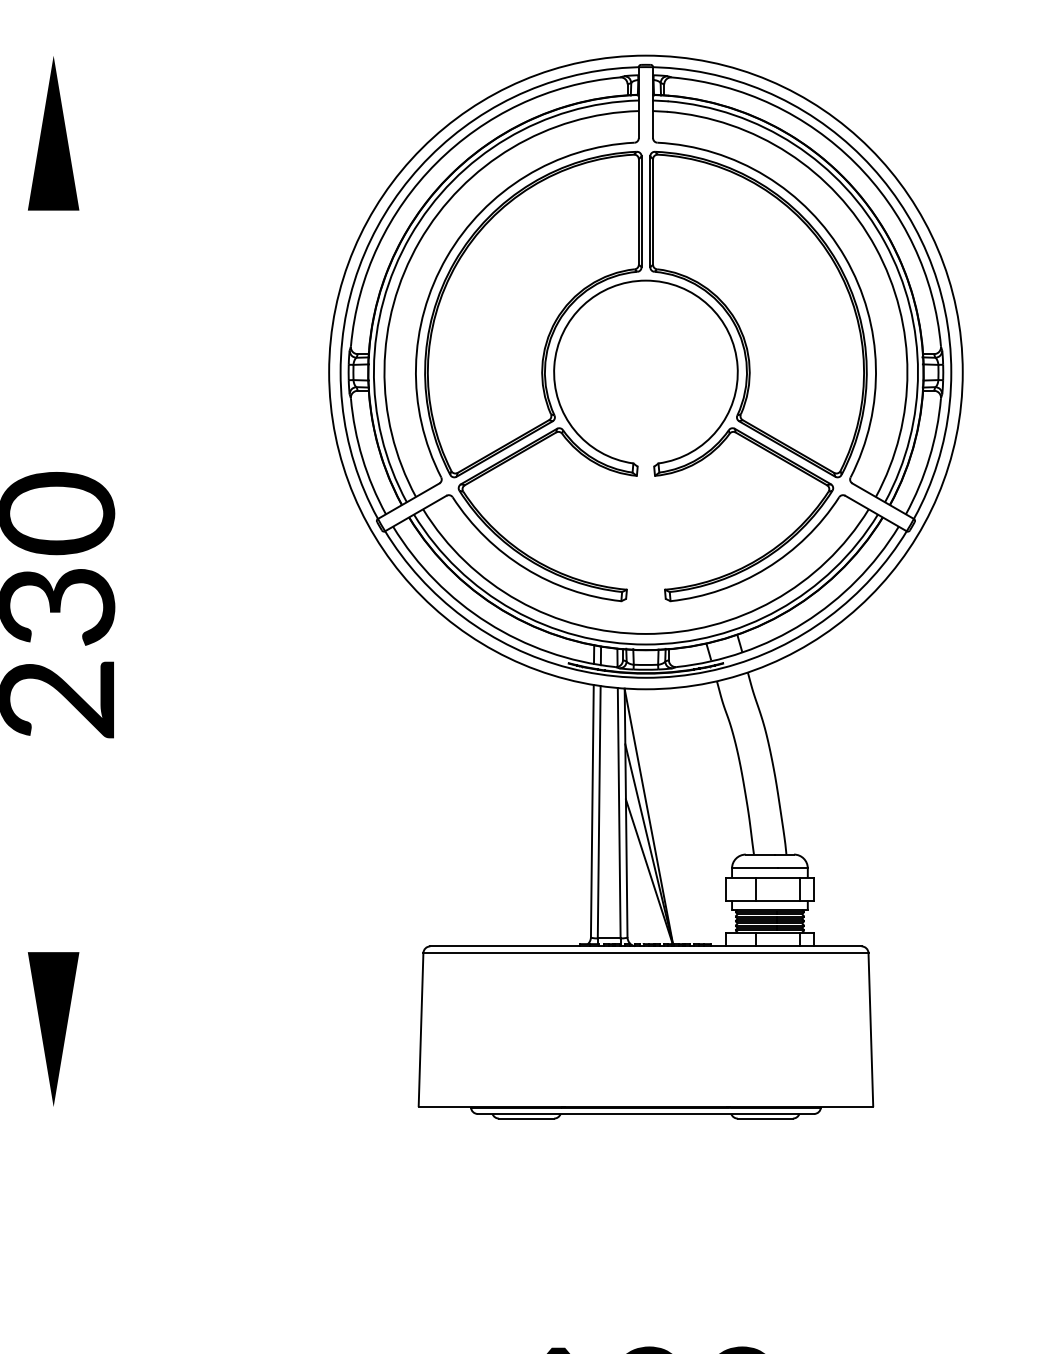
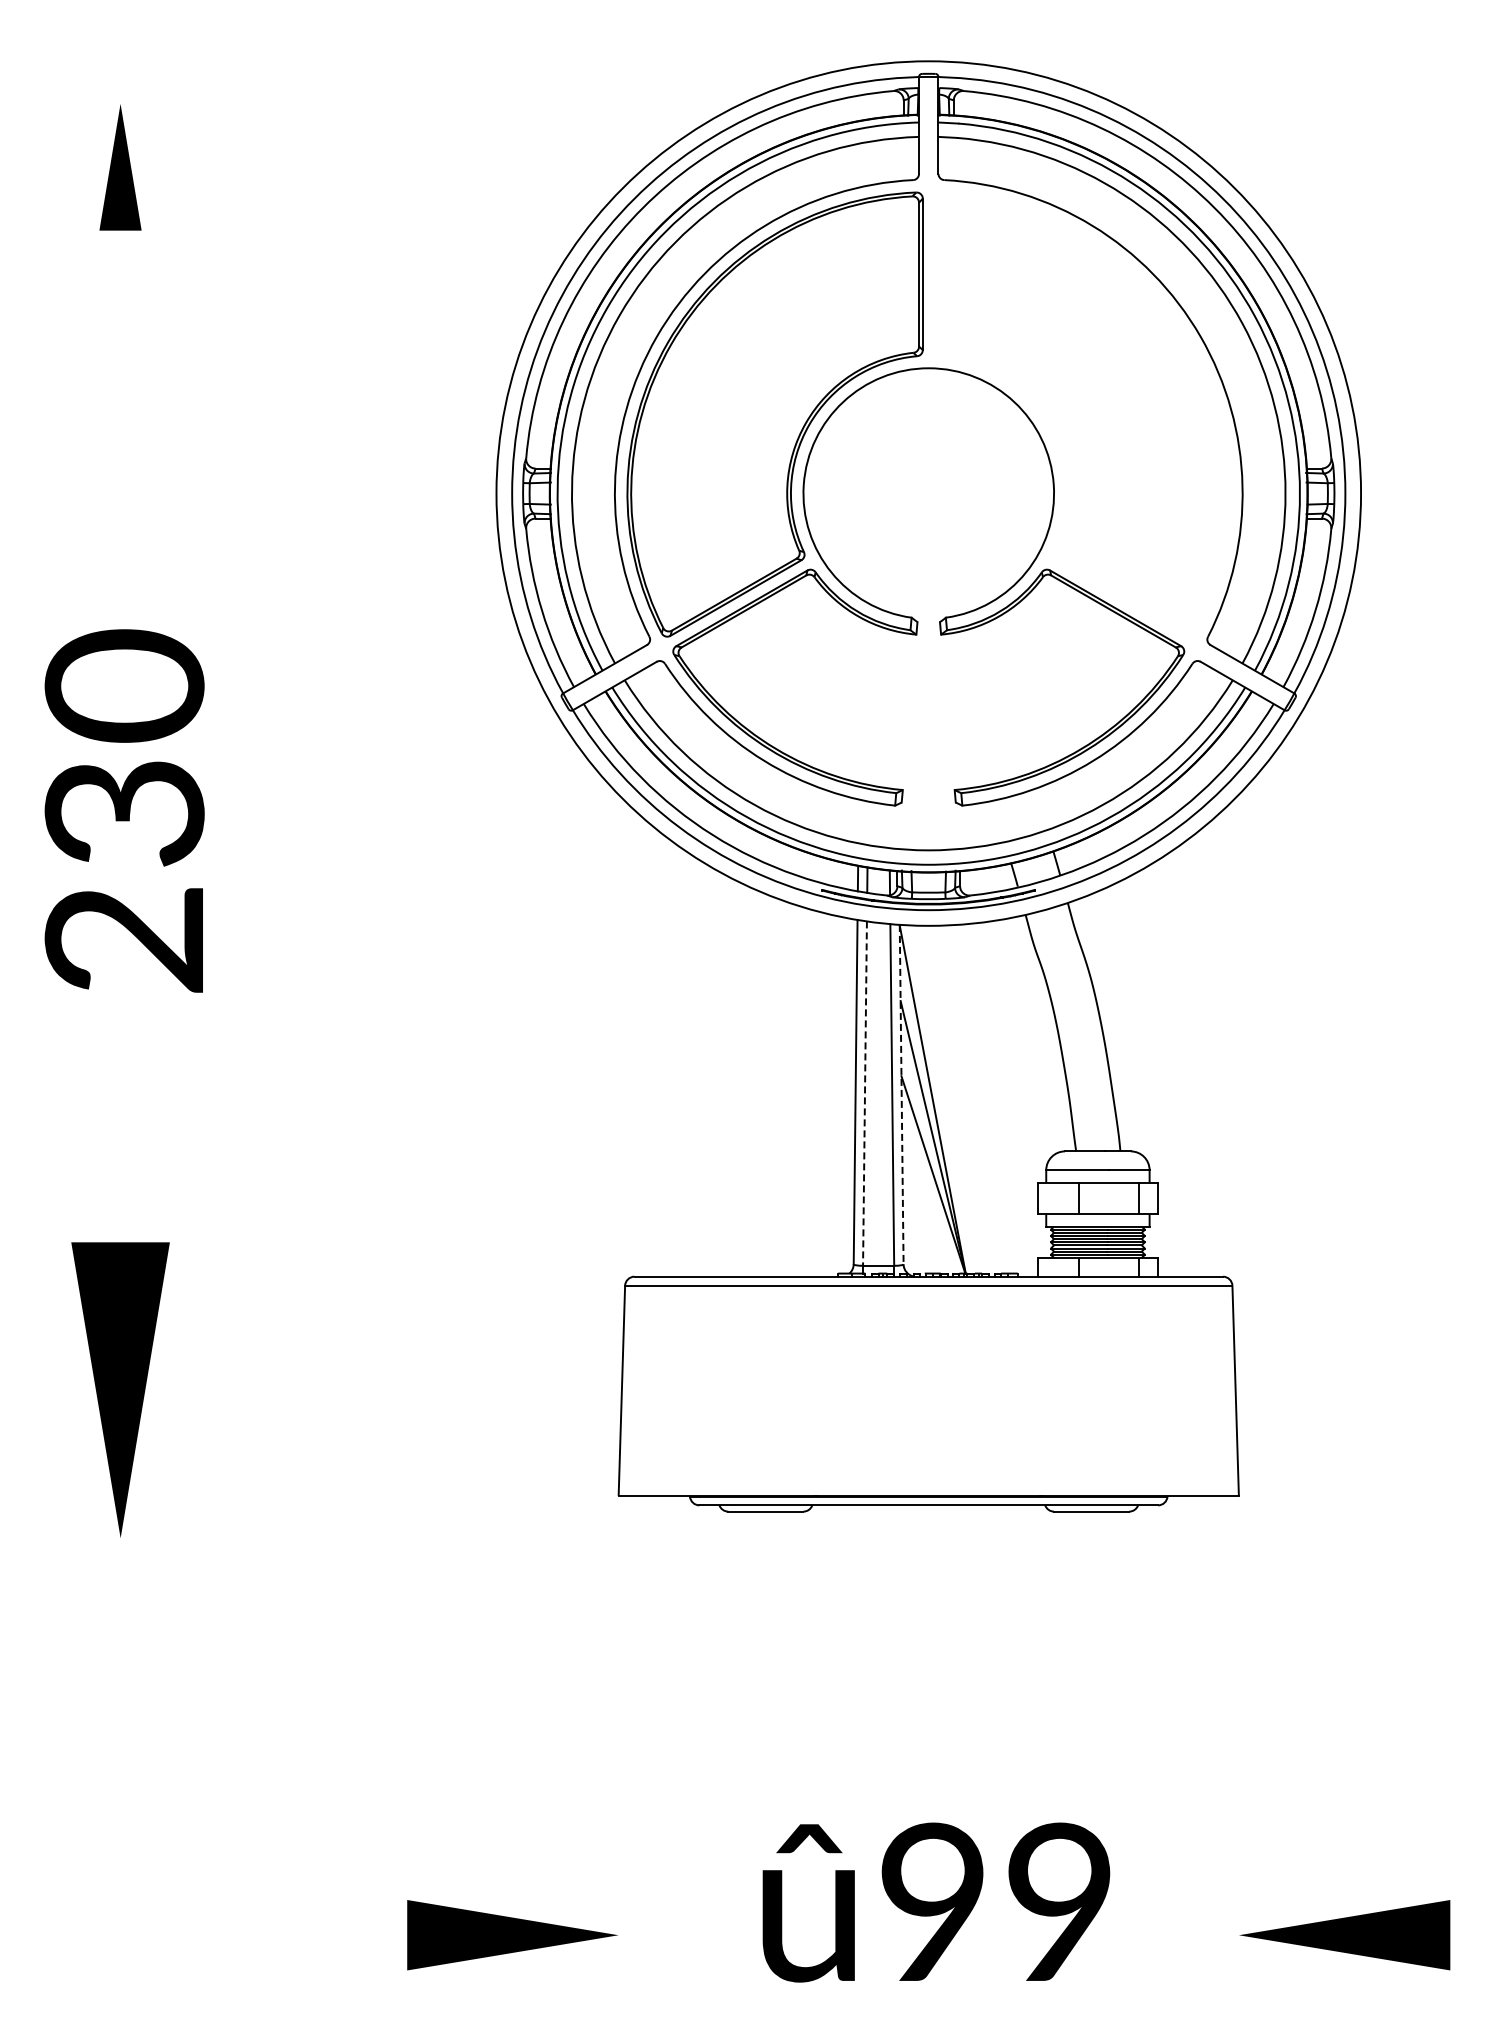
part: (53, 133) -> (120, 167), size x0.6
part: (757, 314) -> (1081, 414), removed
line: (598, 812) -> (864, 1094), solid -> dashed
line: (625, 812) -> (901, 1094), solid -> dashed
part: (53, 1029) -> (120, 1389), size x1.4

